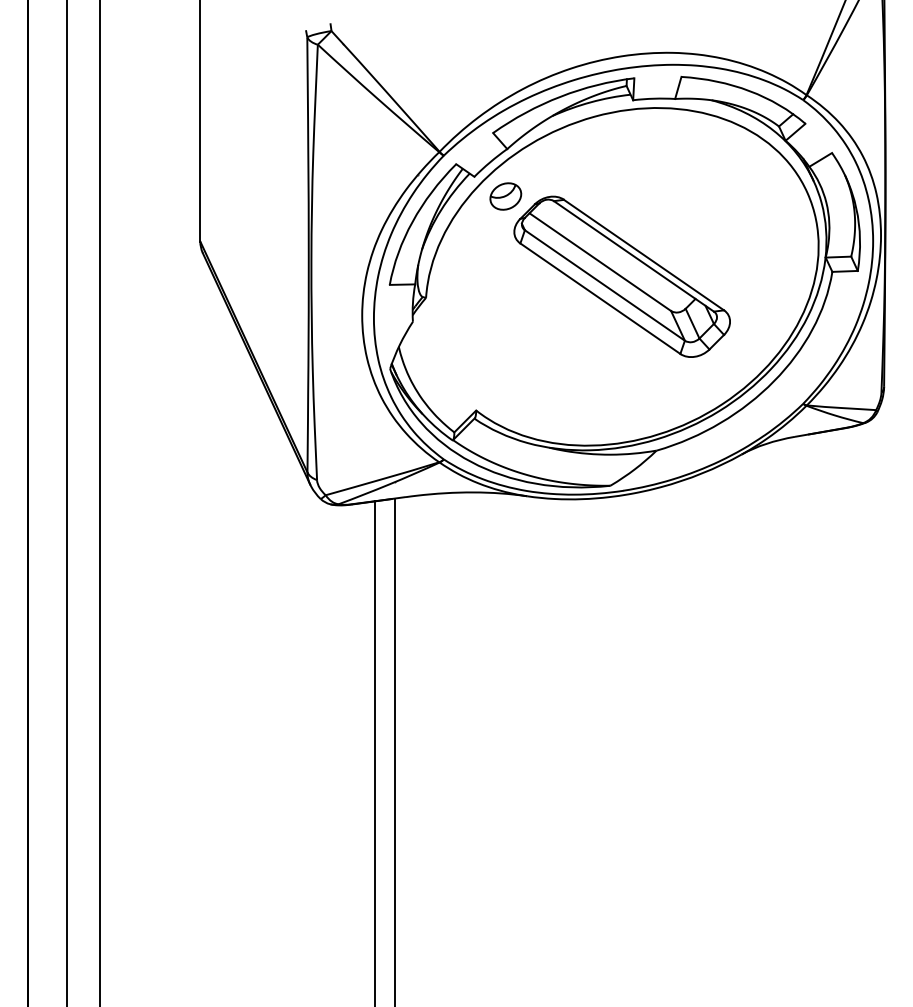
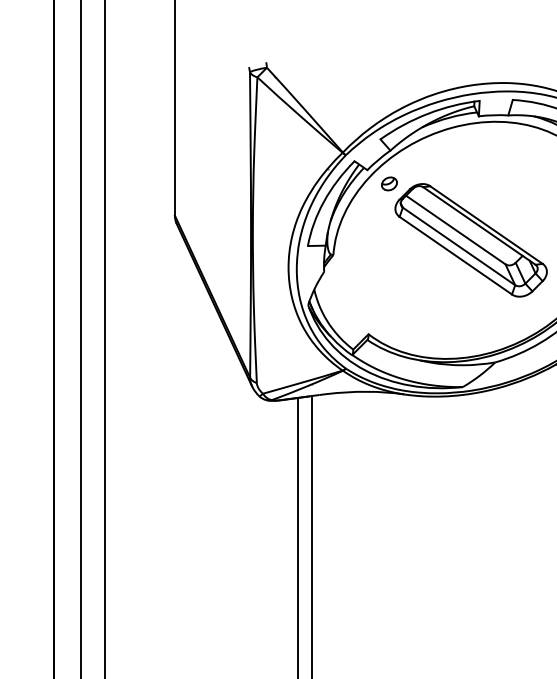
part: (505, 196) -> (389, 183), size x0.7

